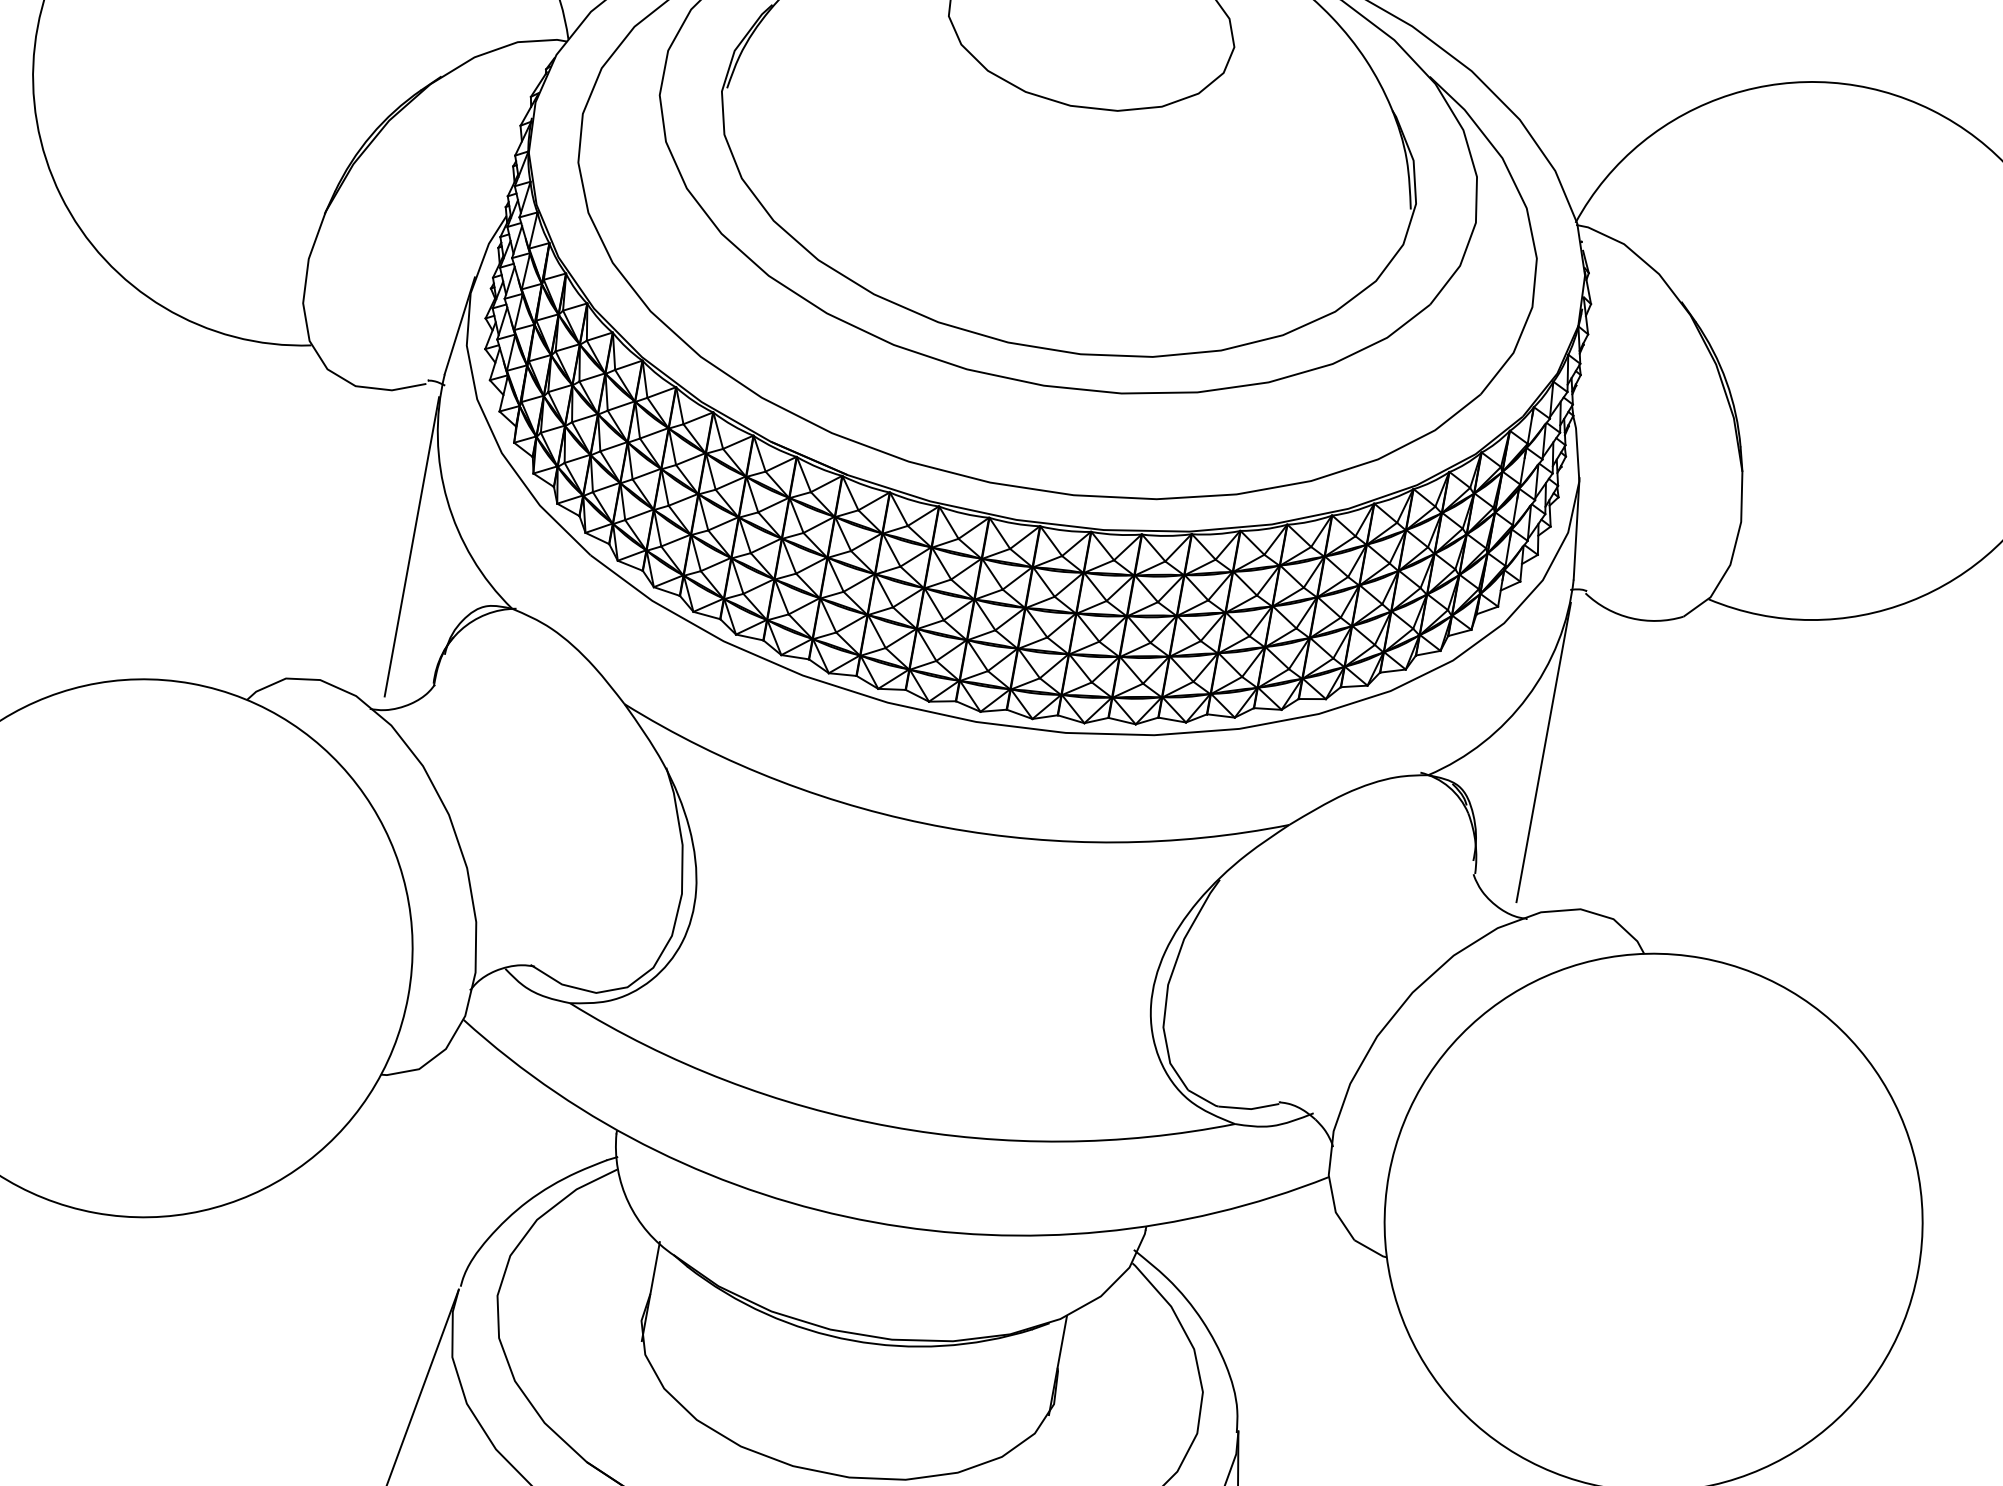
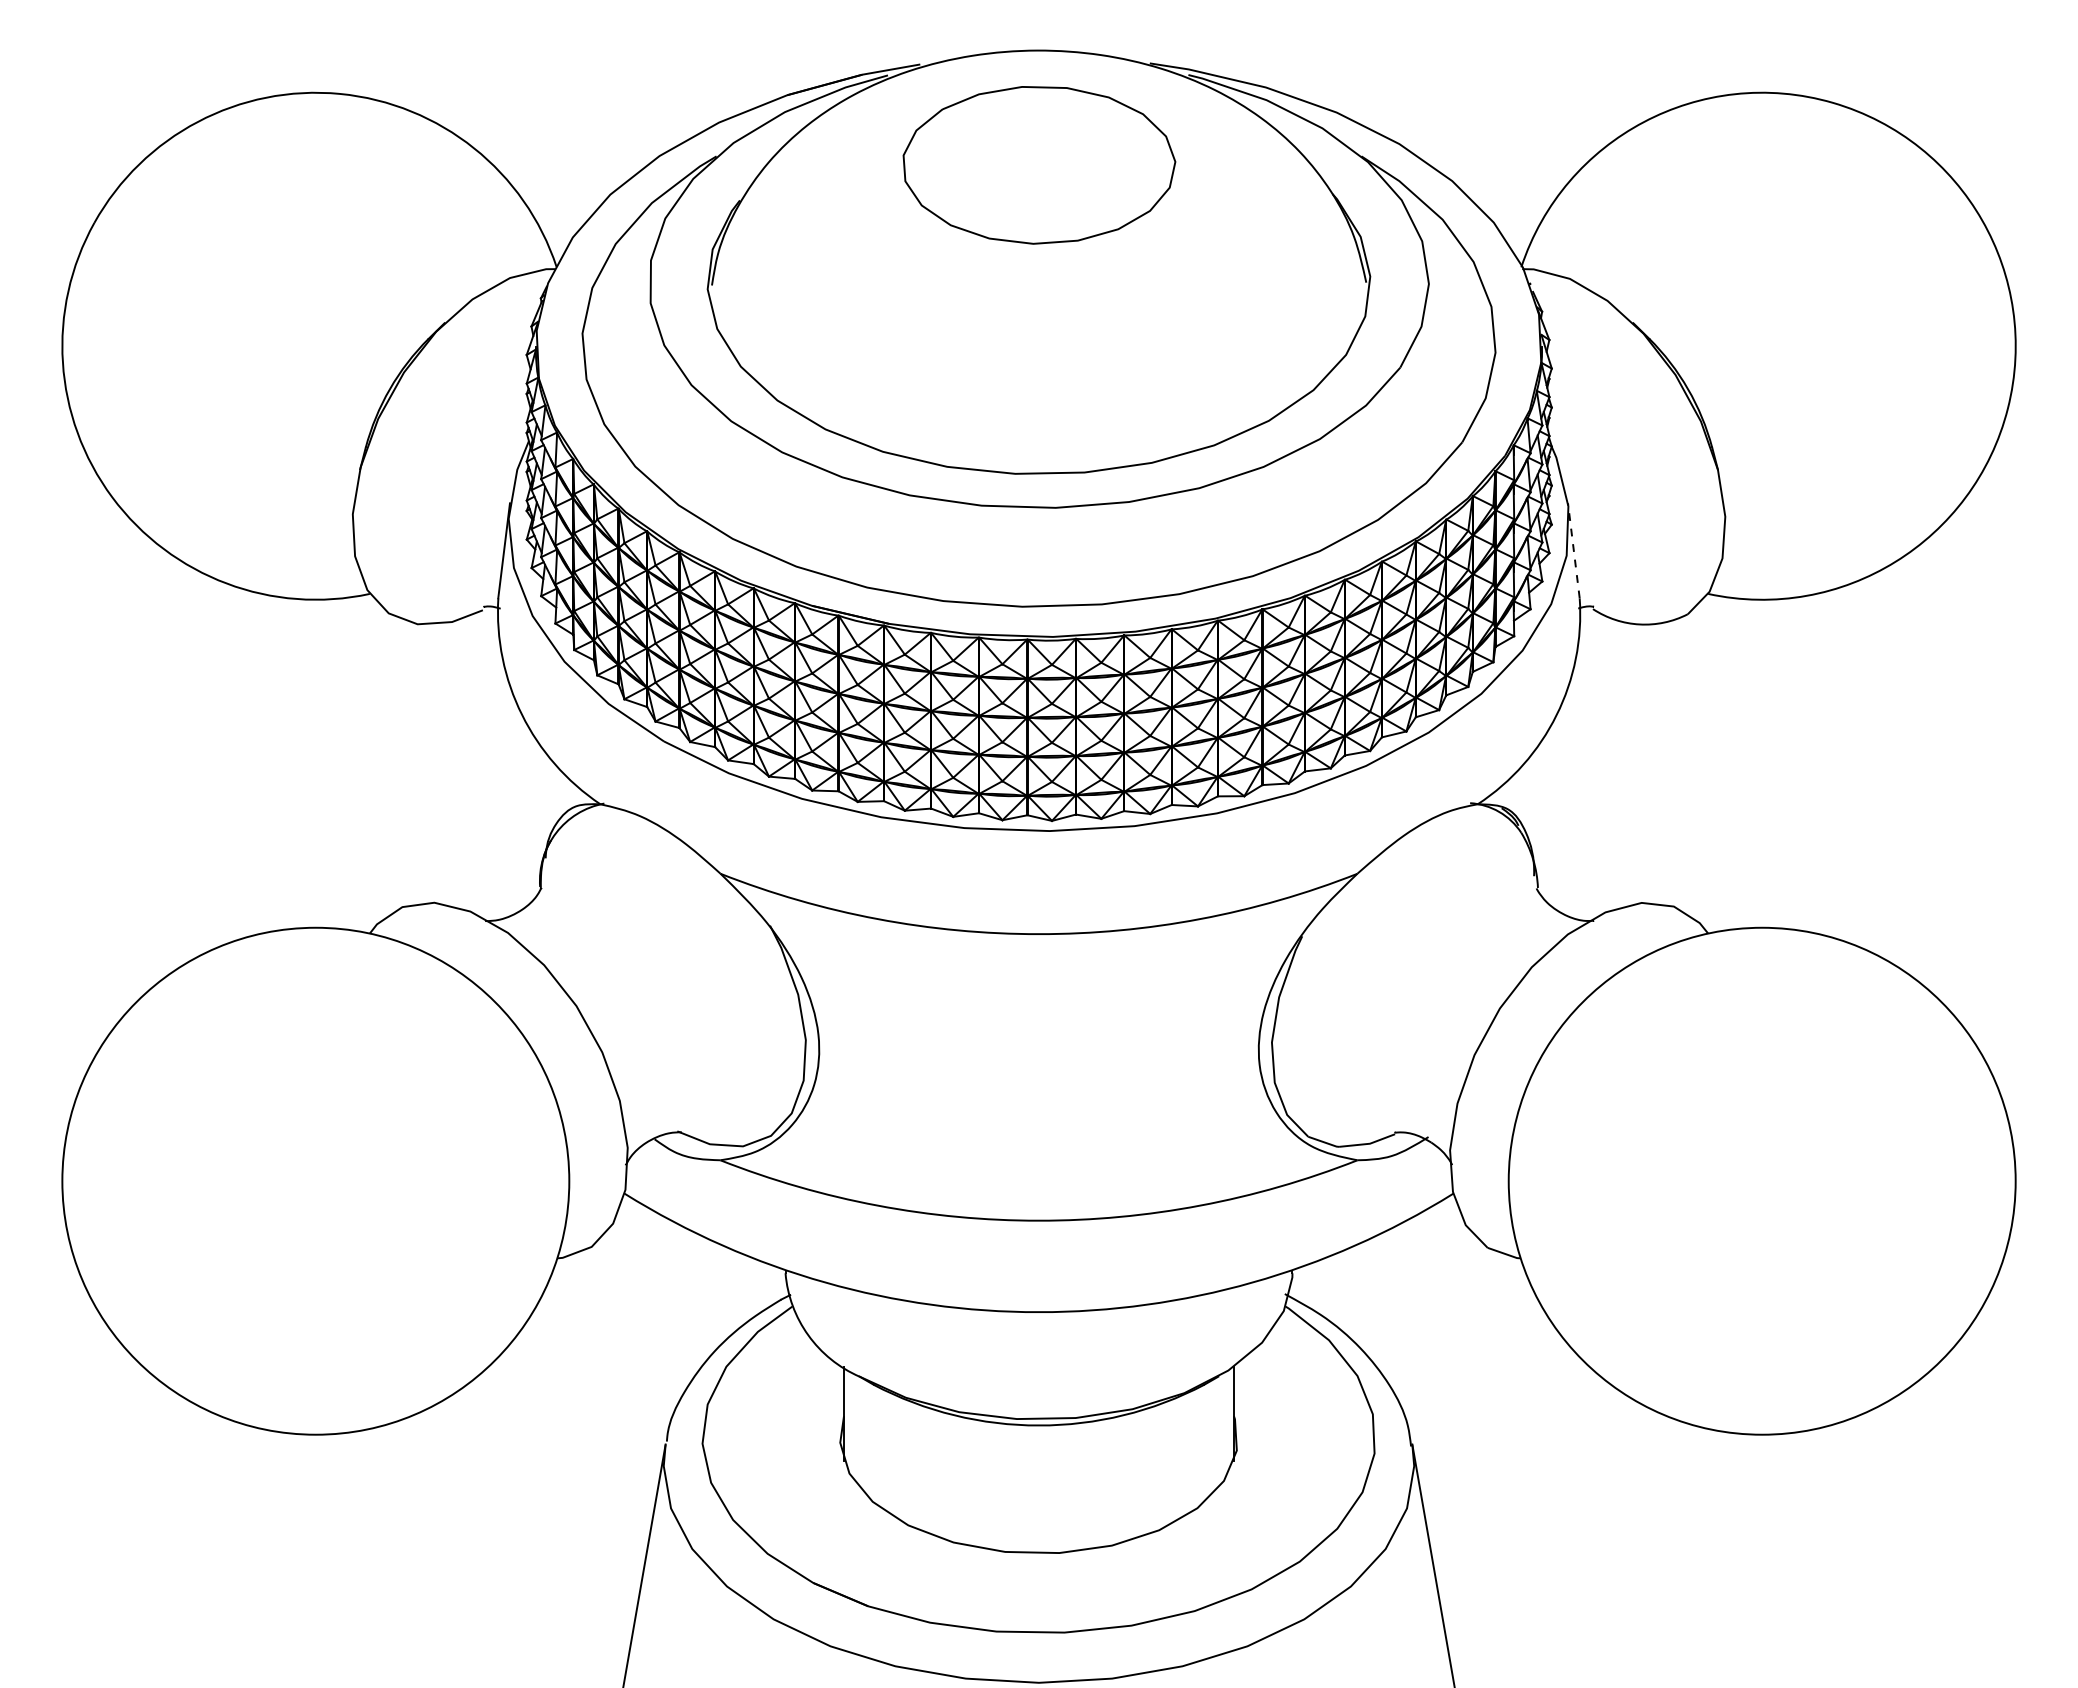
line: (1576, 528) -> (1573, 550), solid -> dashed
line: (411, 546) -> (496, 763), removed
line: (1544, 752) -> (1581, 763), removed

